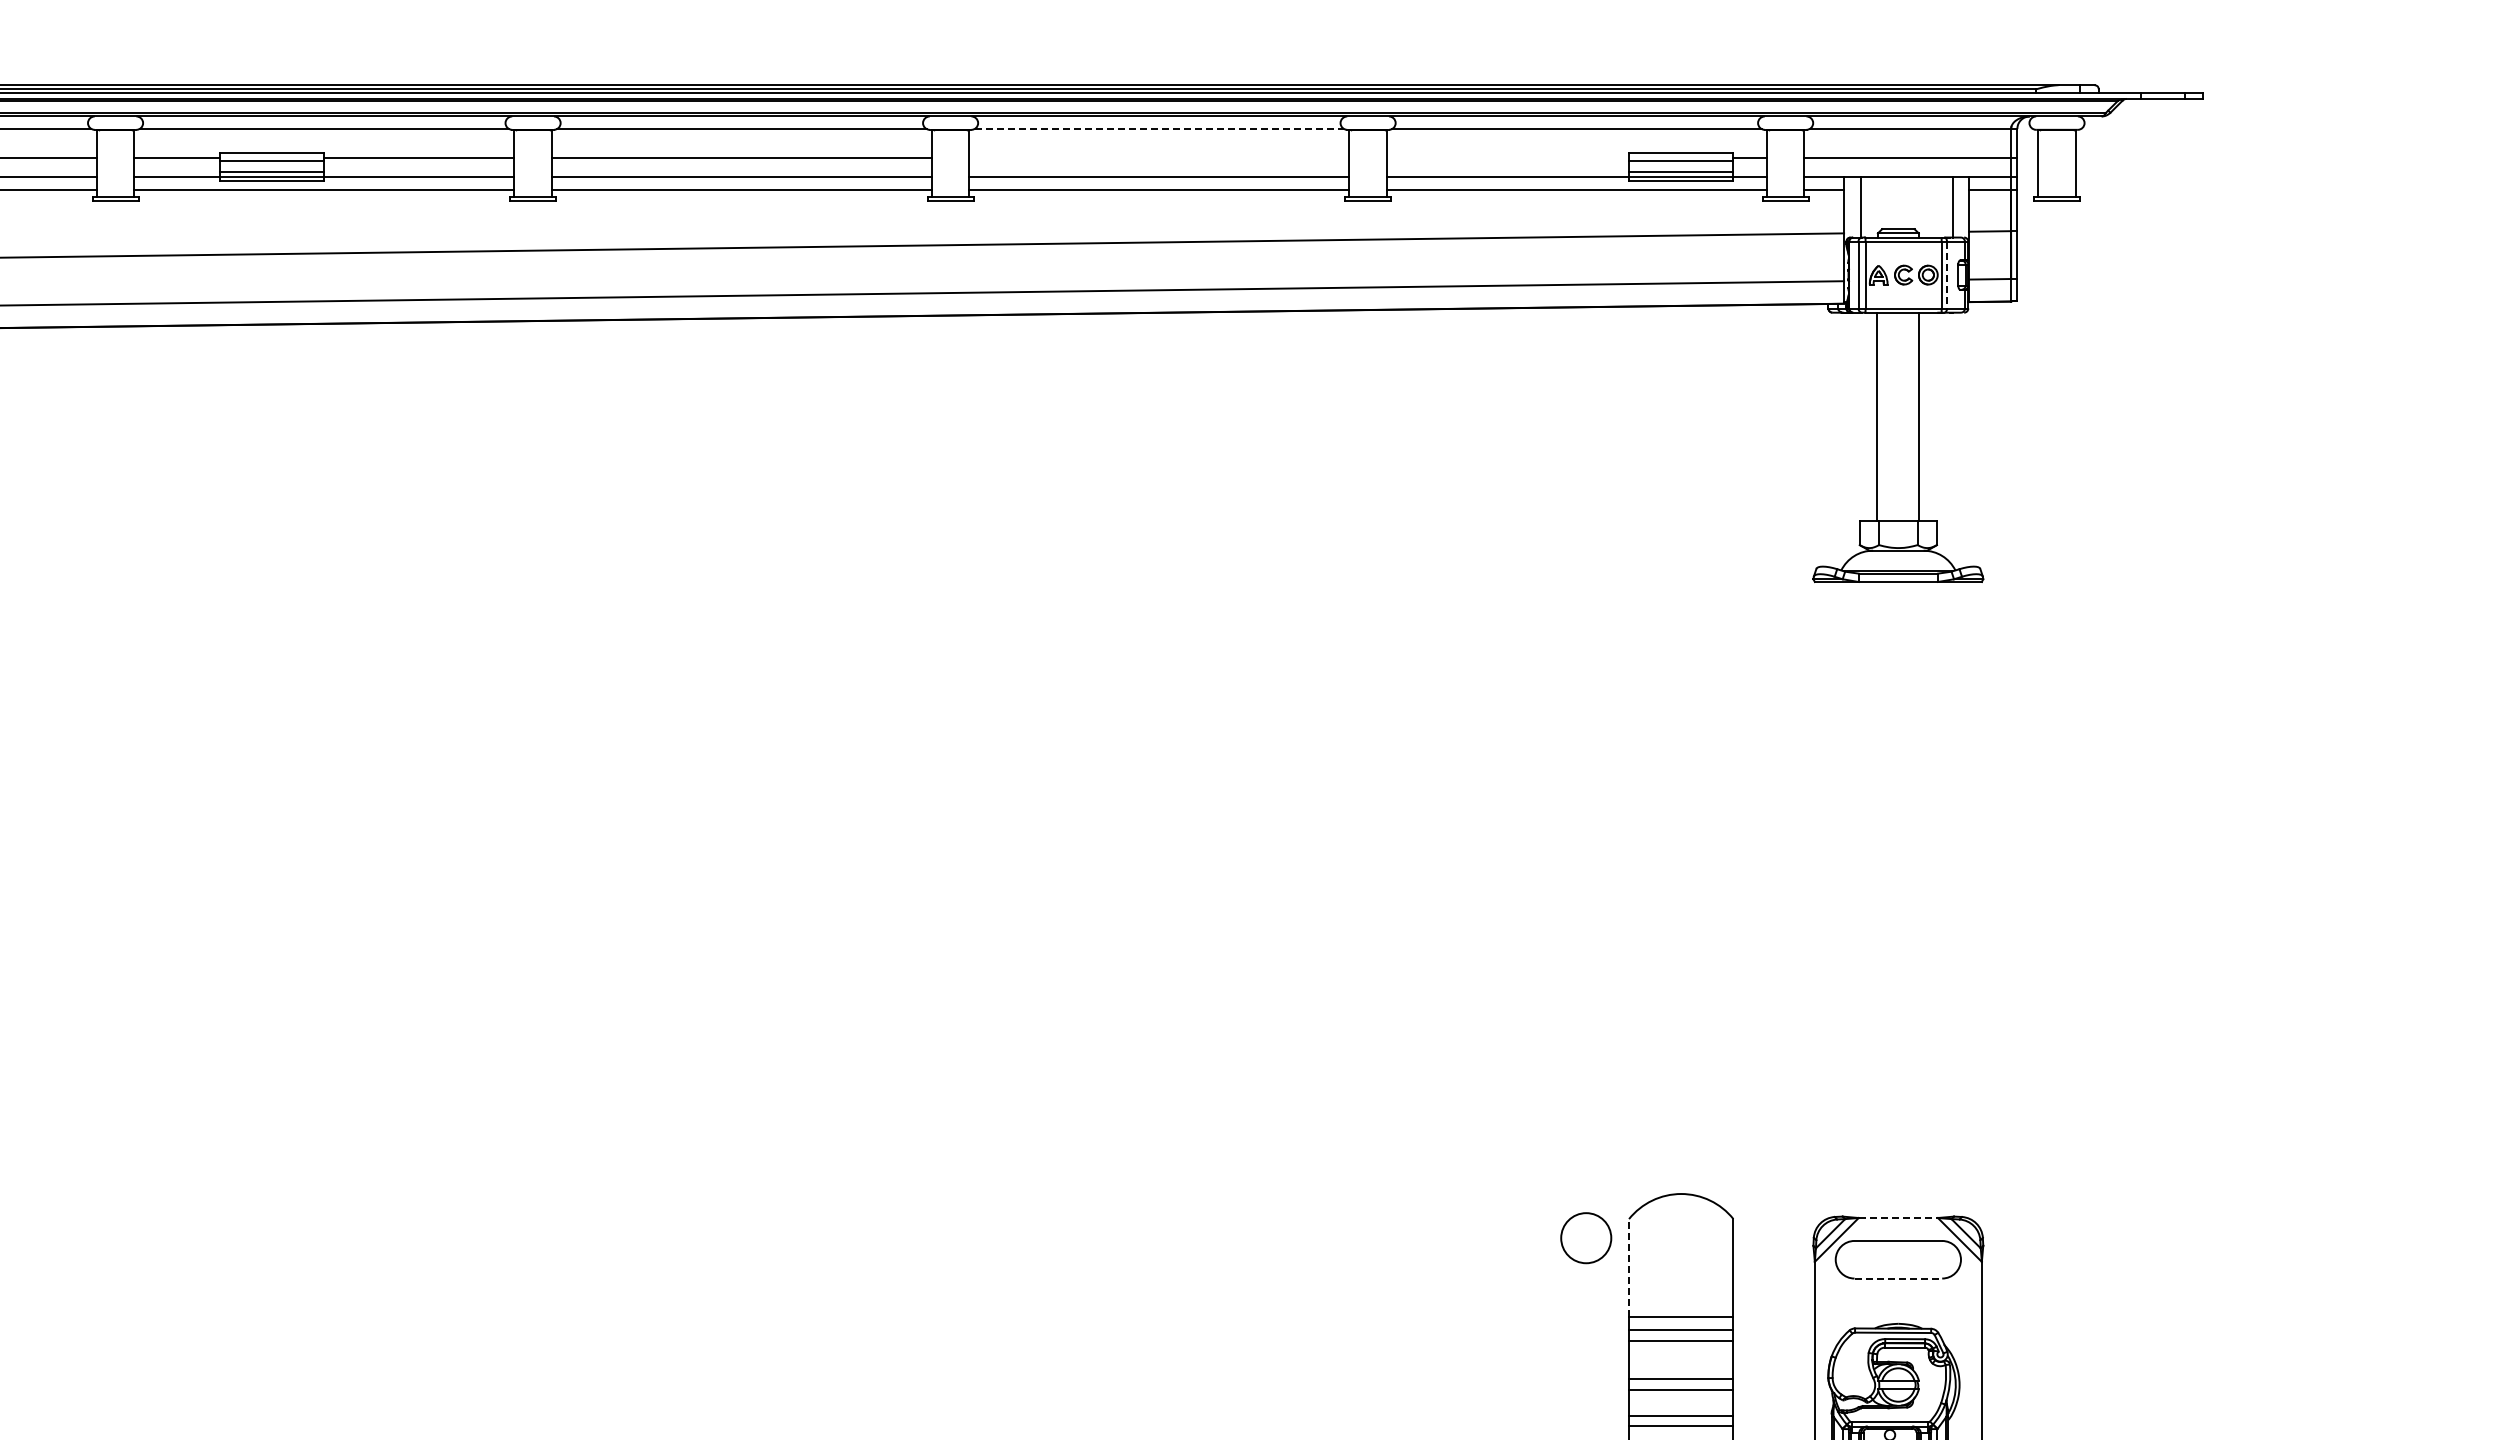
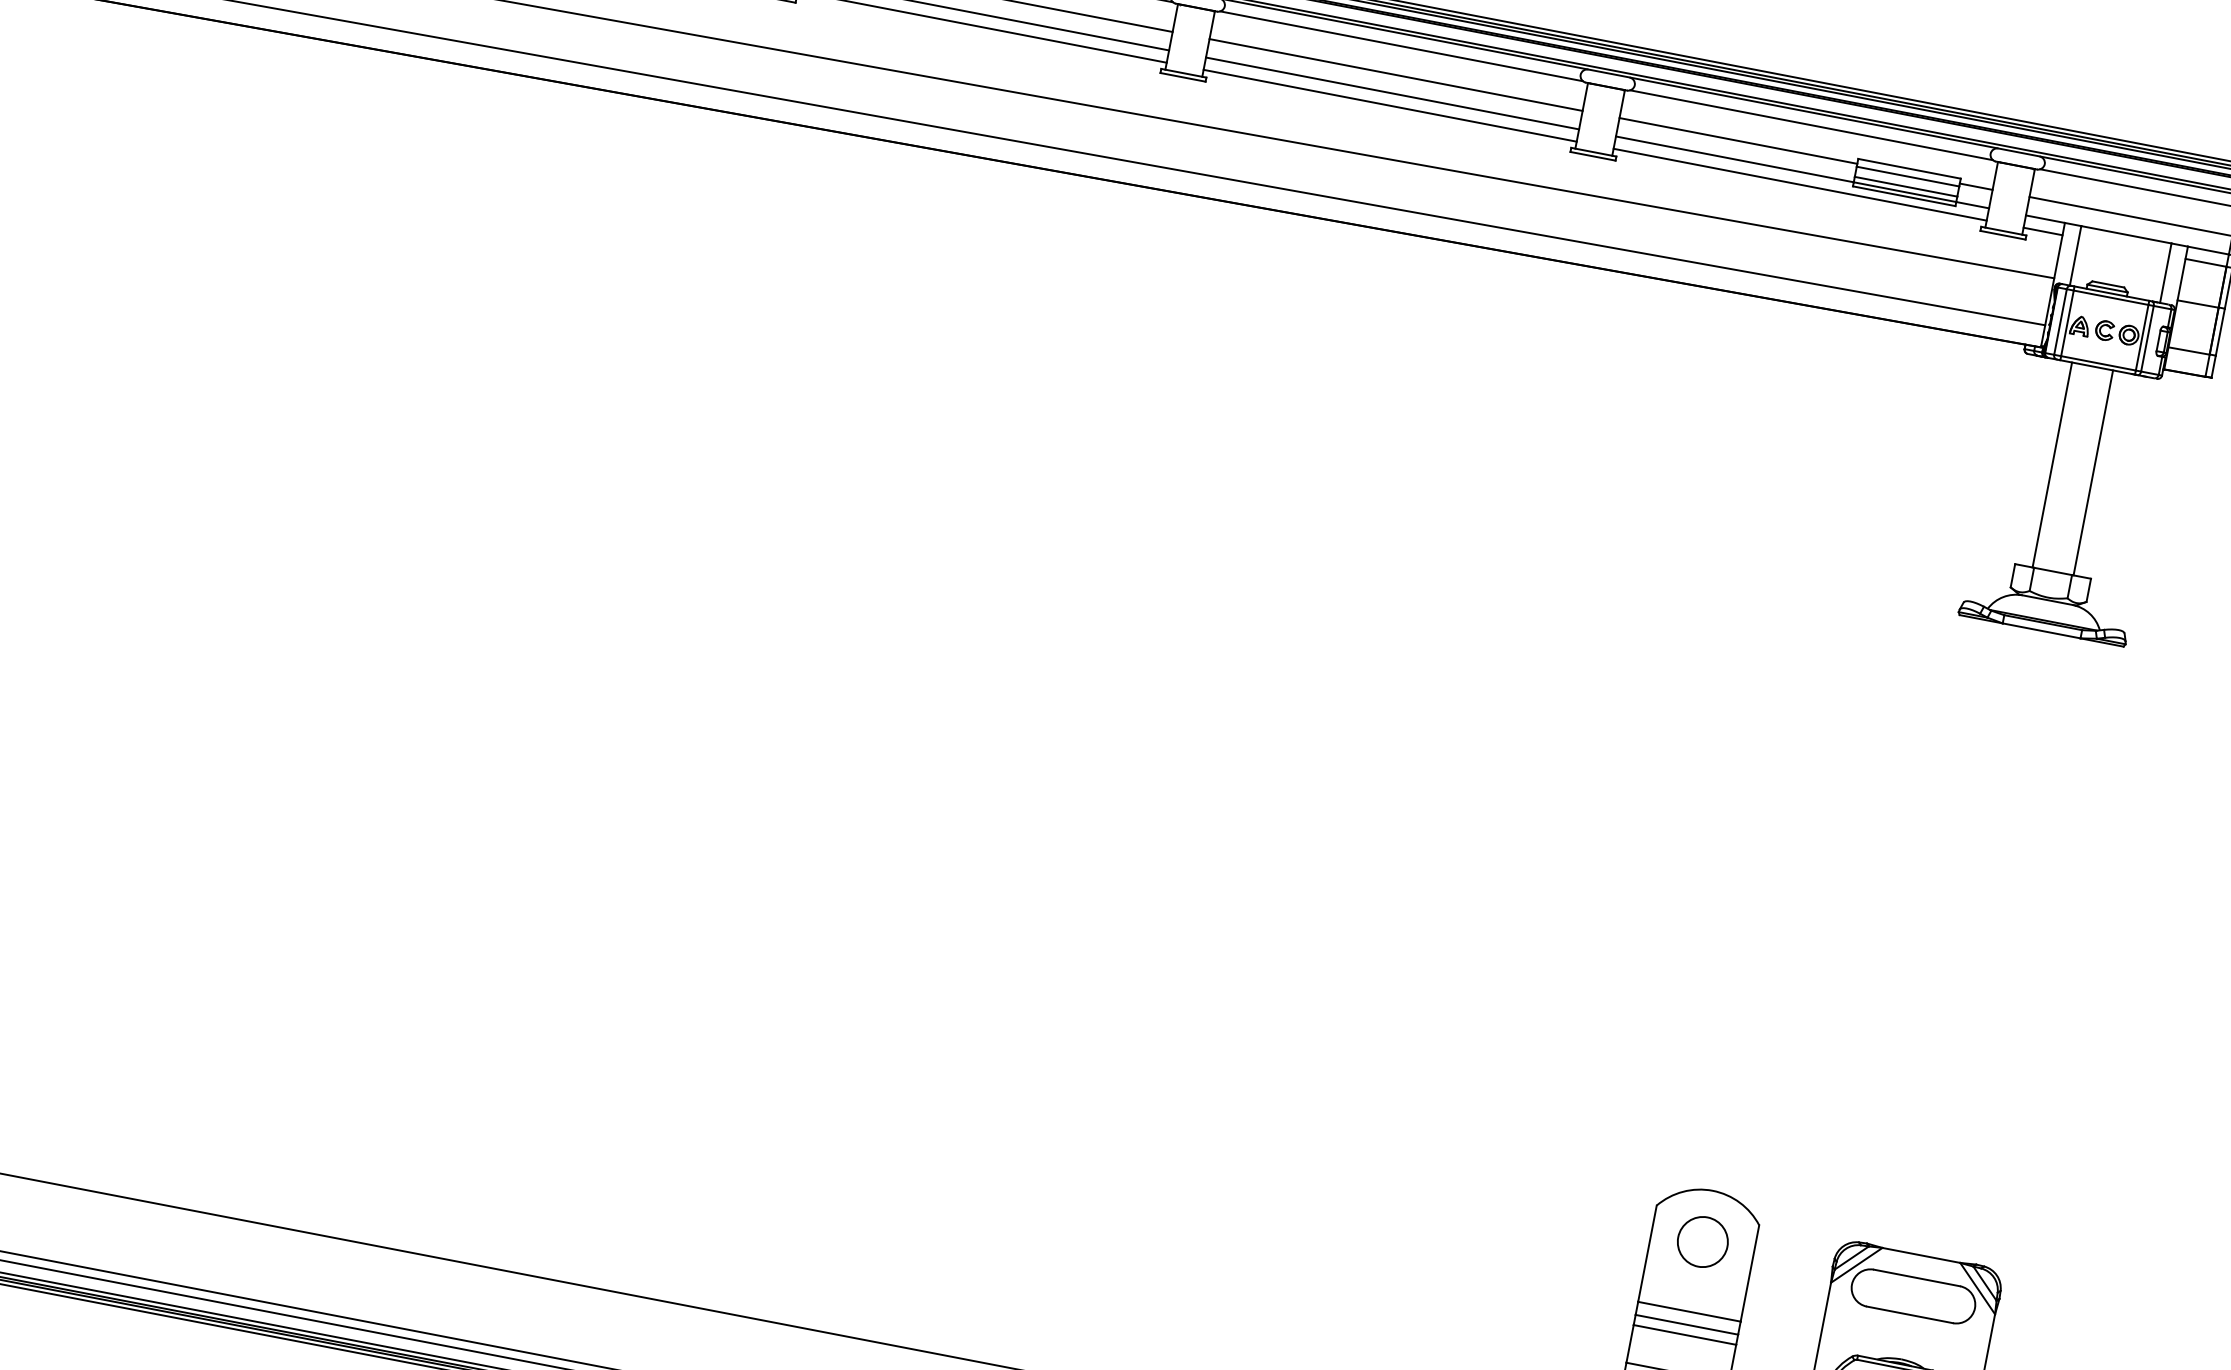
line: (1159, 129) -> (1401, 46), dashed -> solid
line: (1159, 158) -> (1396, 75), added
line: (1507, 158) -> (1737, 141), added
line: (1947, 275) -> (2147, 339), dashed -> solid
line: (1898, 1218) -> (1921, 1255), dashed -> solid
circle: (1586, 1238) -> (1703, 1242), moved
line: (1629, 1267) -> (1648, 1253), dashed -> solid
line: (1898, 1278) -> (1910, 1314), dashed -> solid

